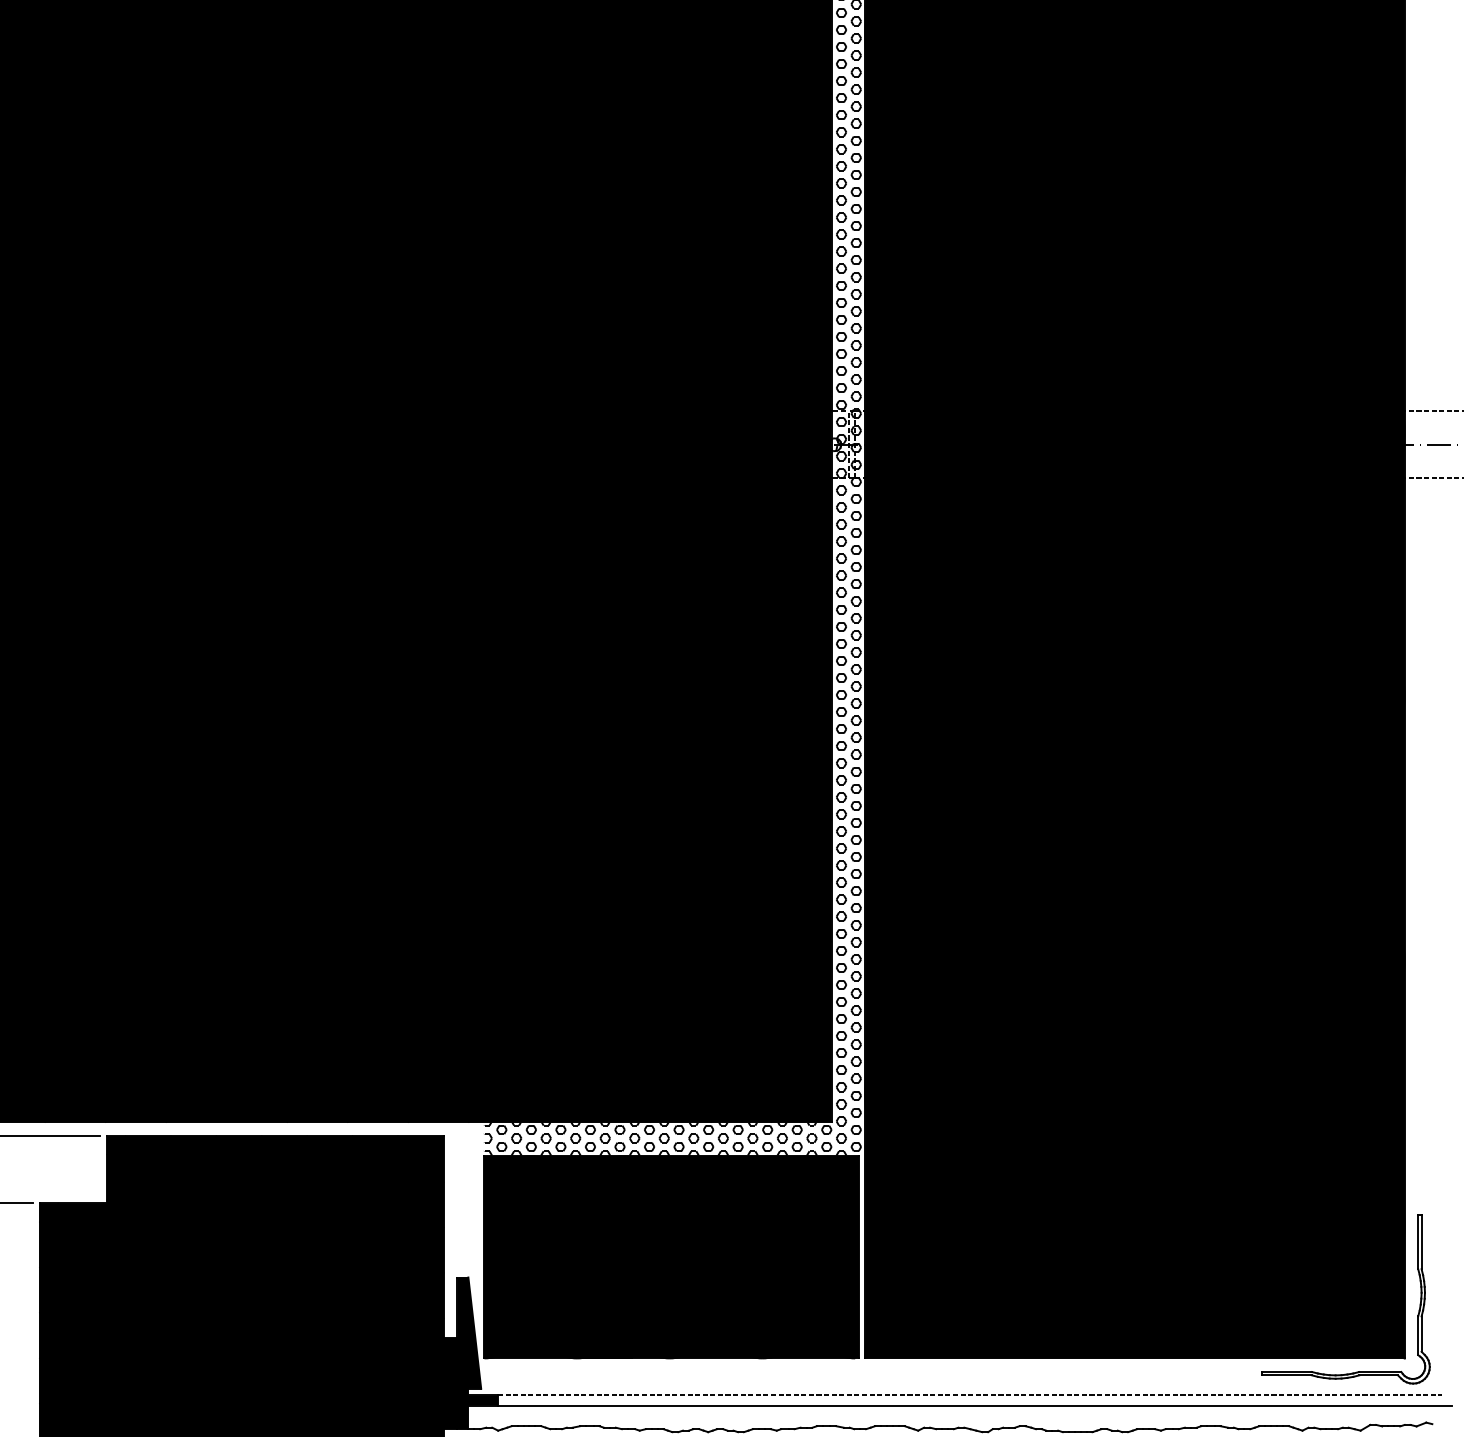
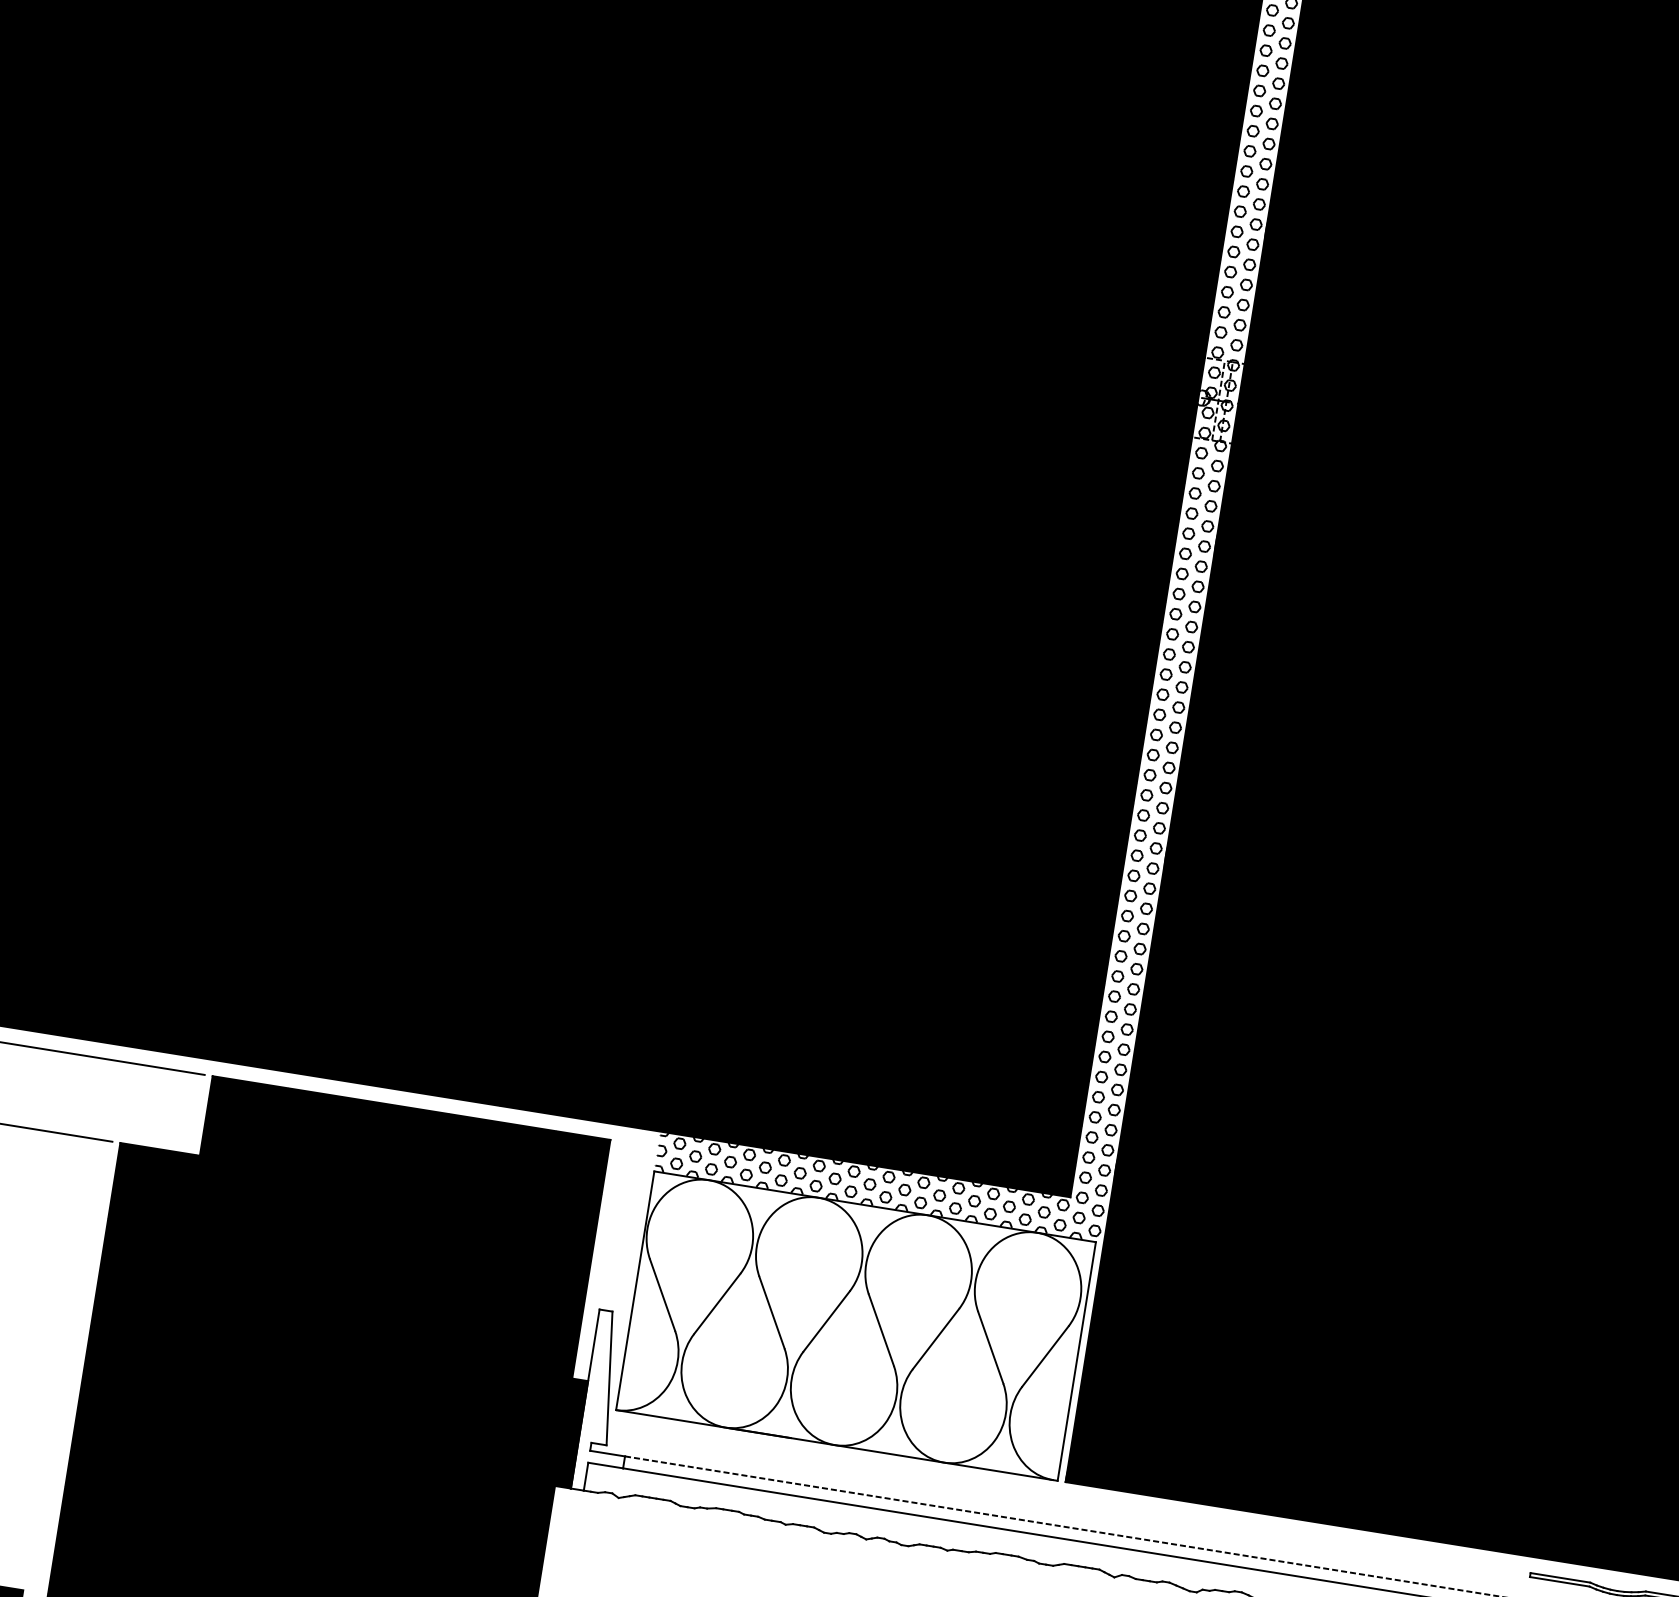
fill: (671, 1257) -> (855, 1326), removed
fill: (477, 1353) -> (608, 1403), removed

